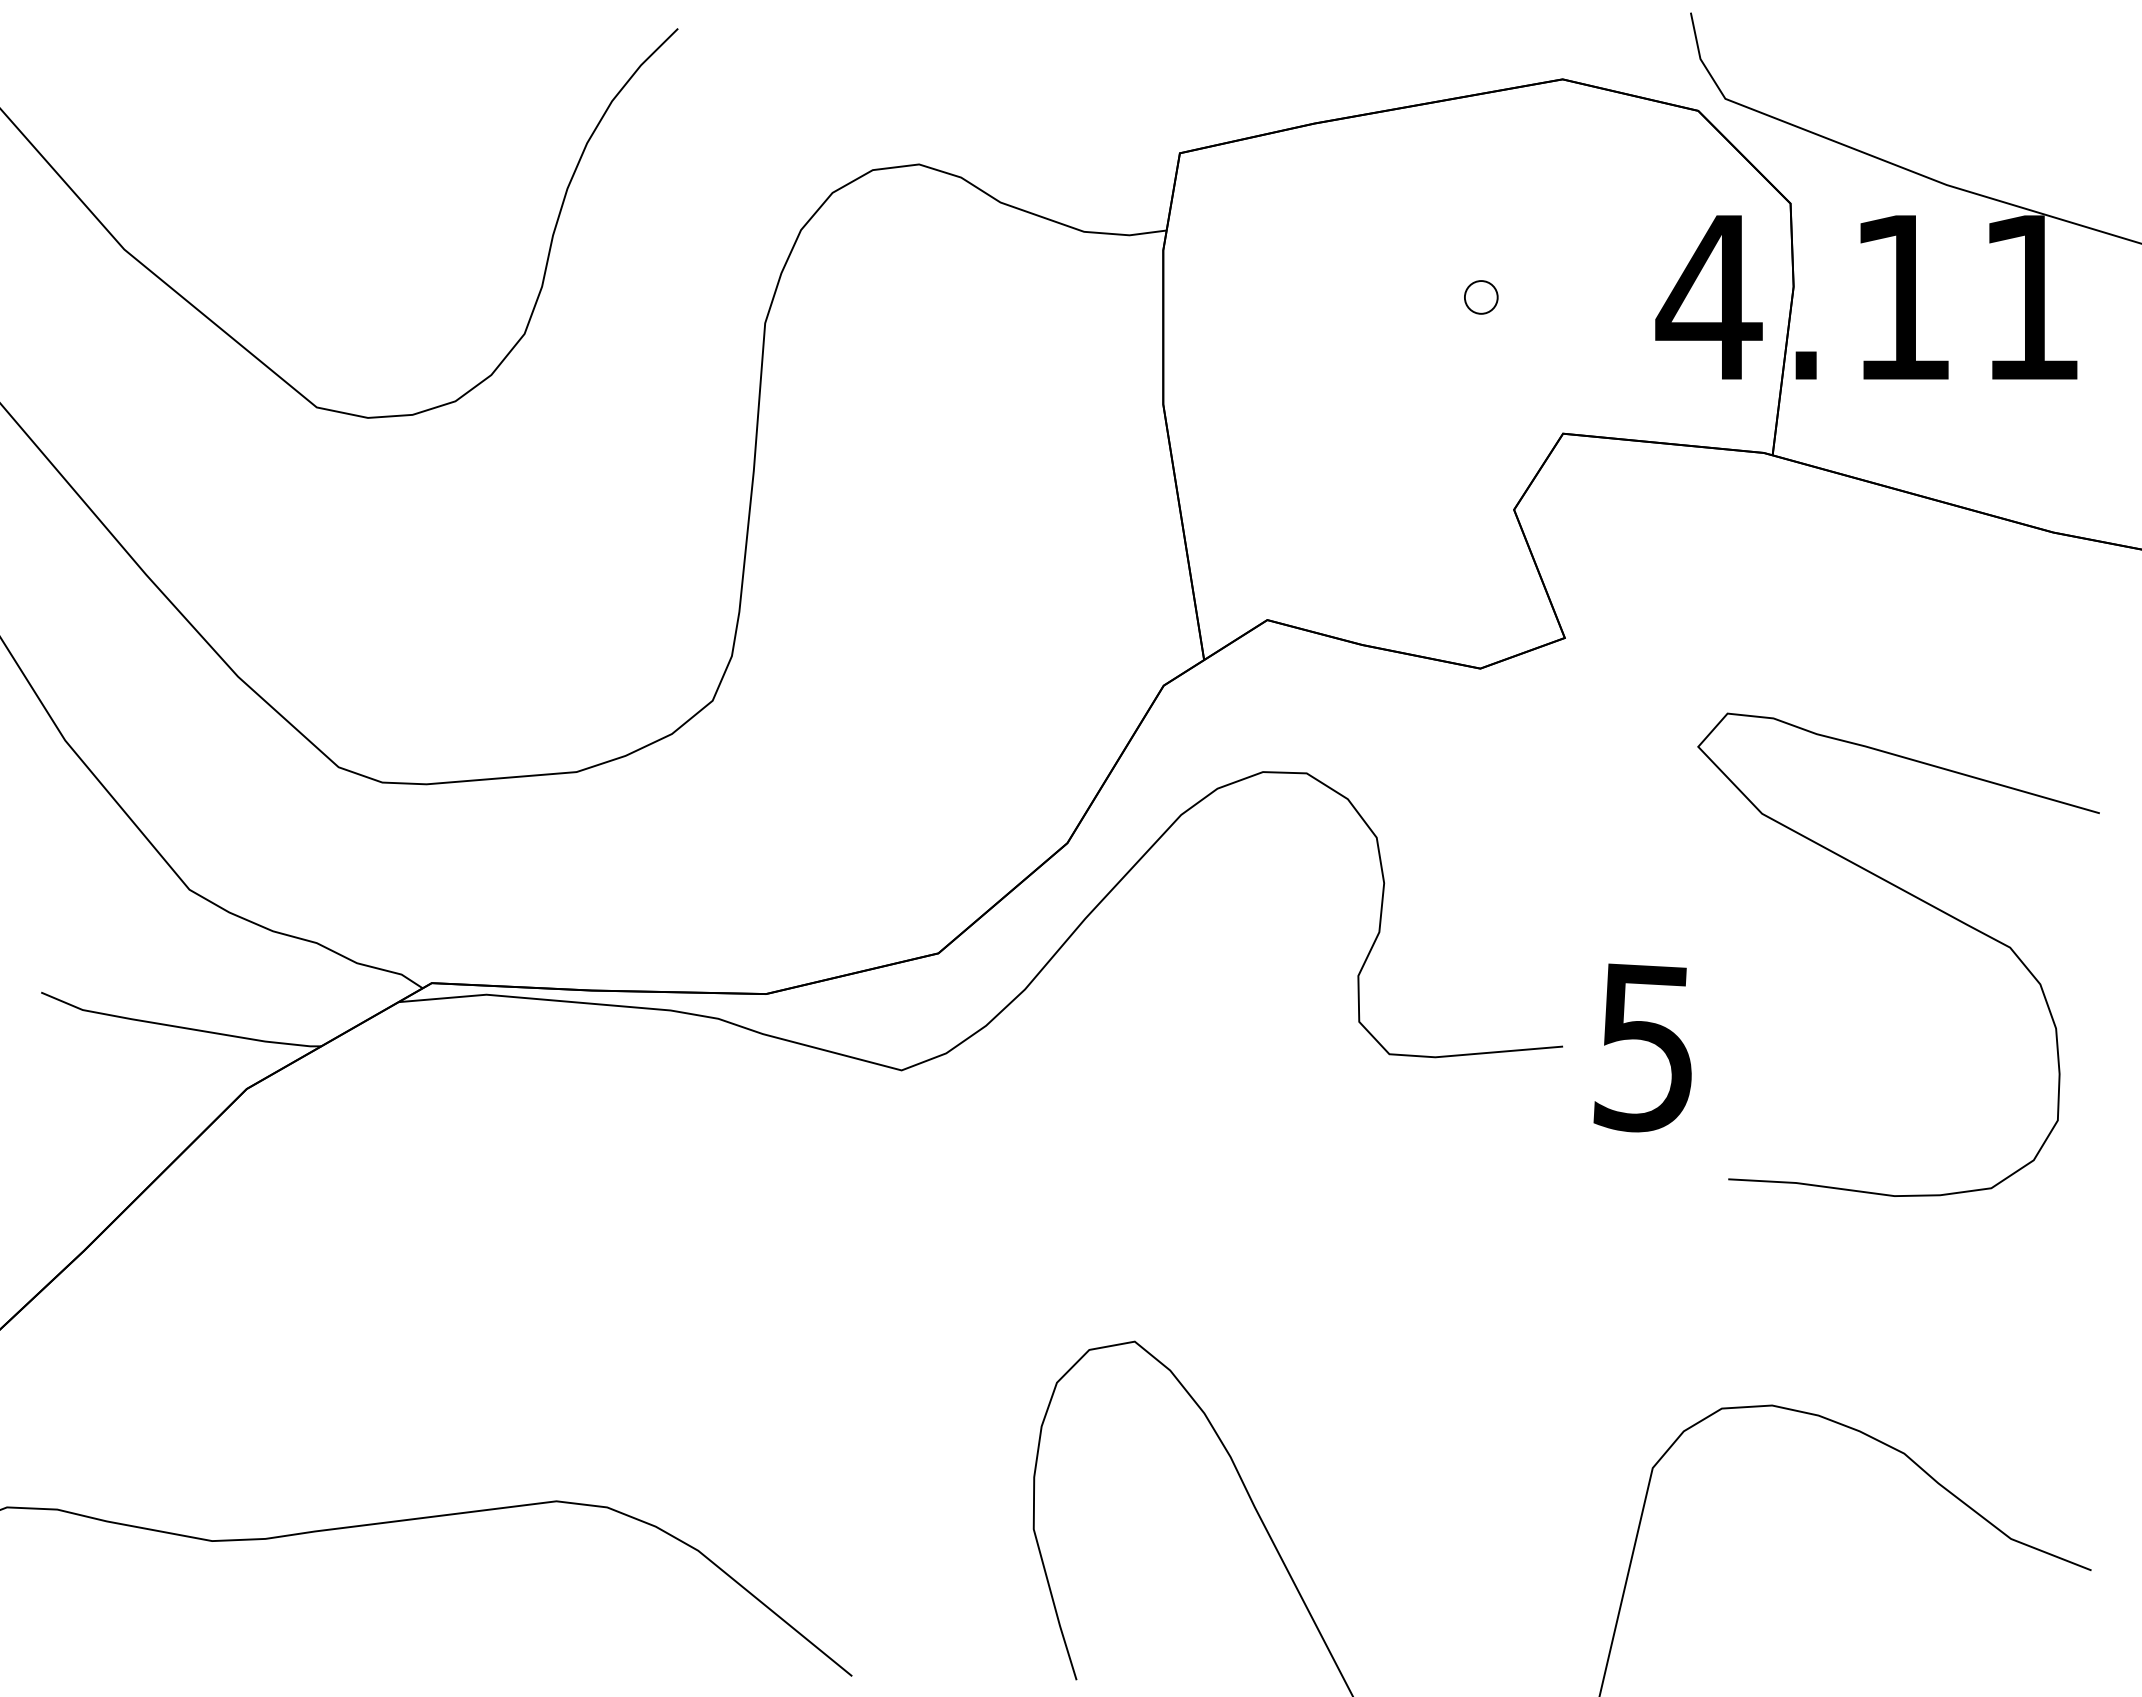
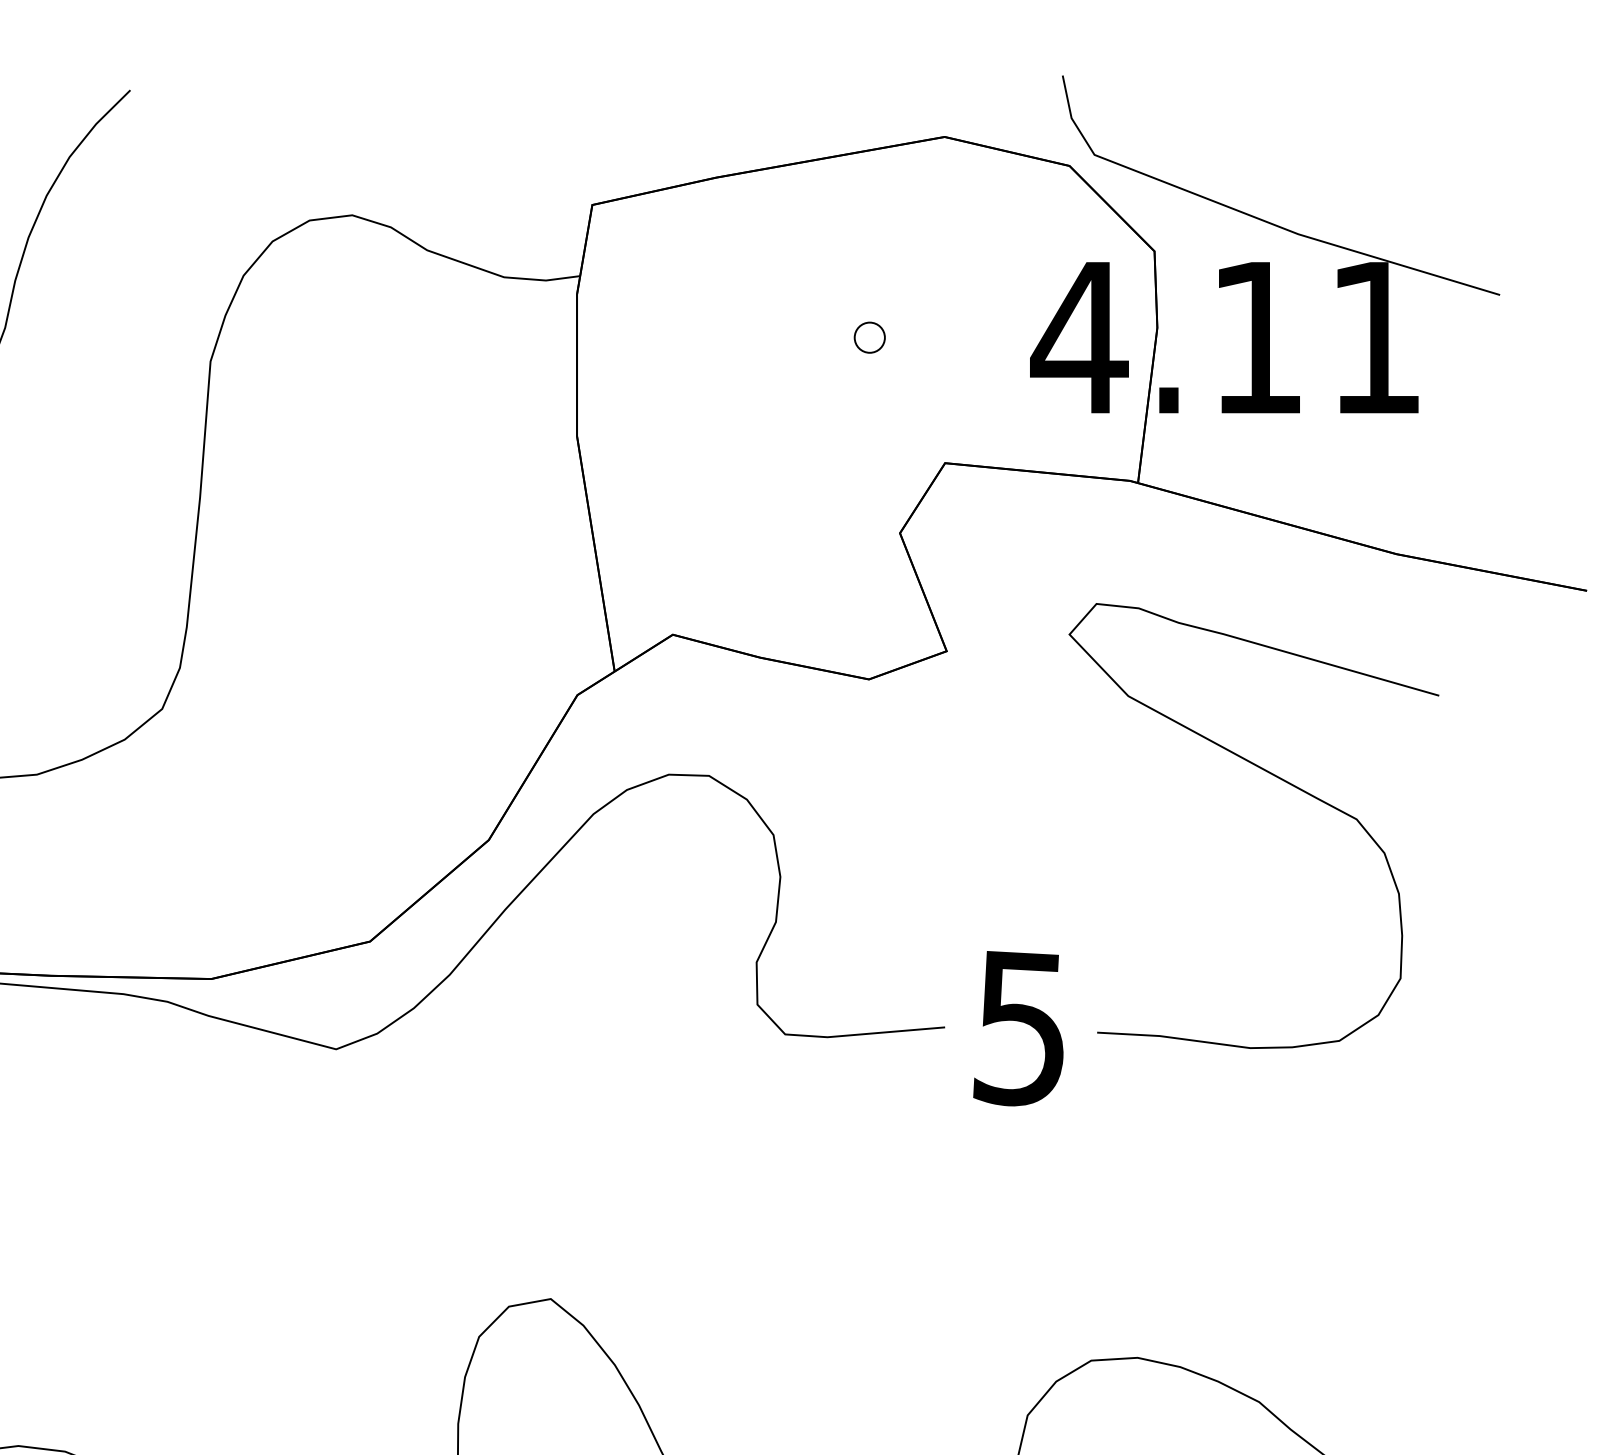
curve: (1923, 902) -> (1276, 777), moved

